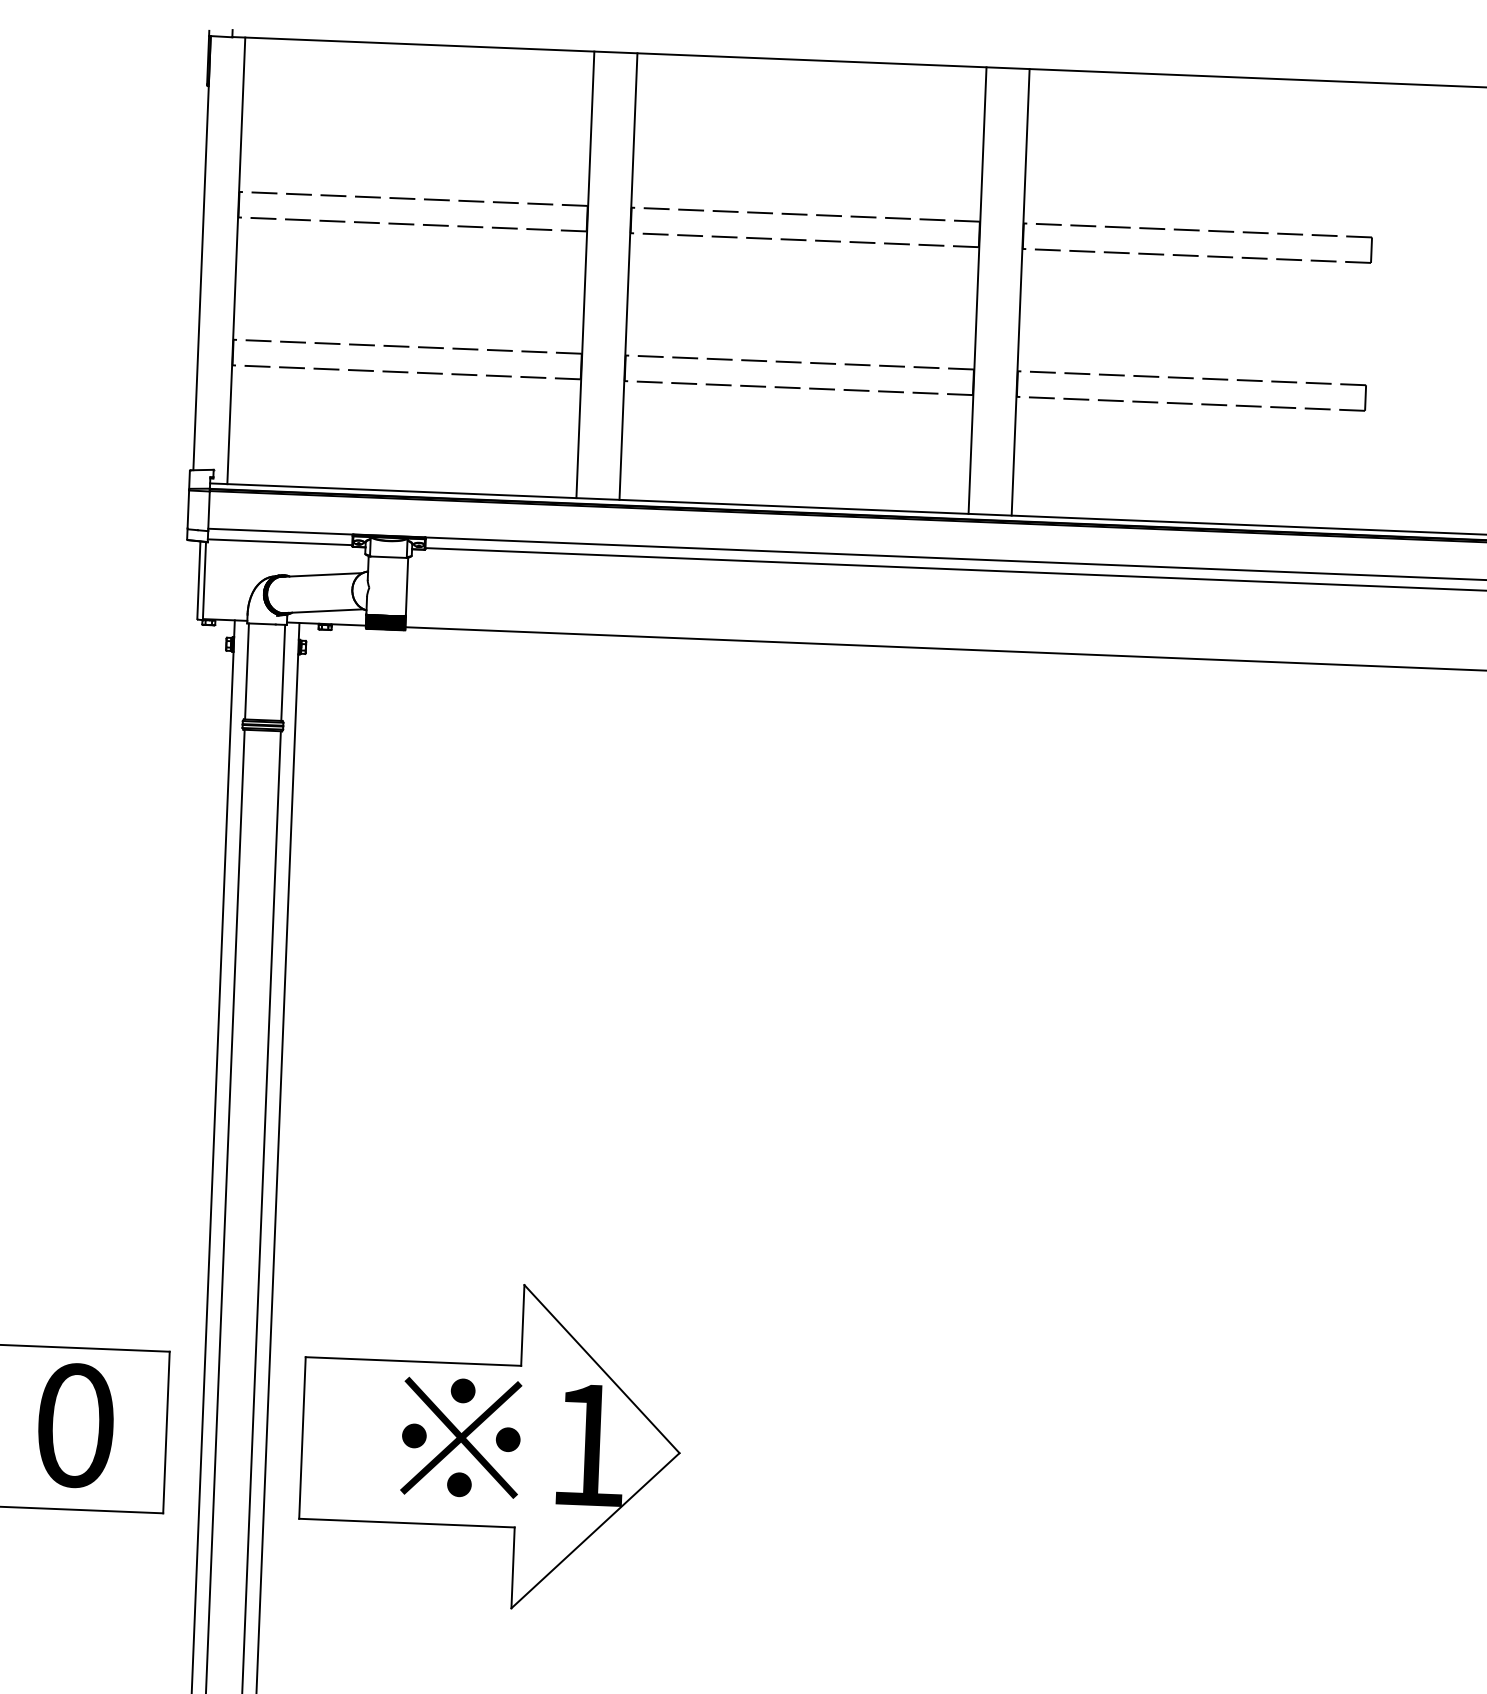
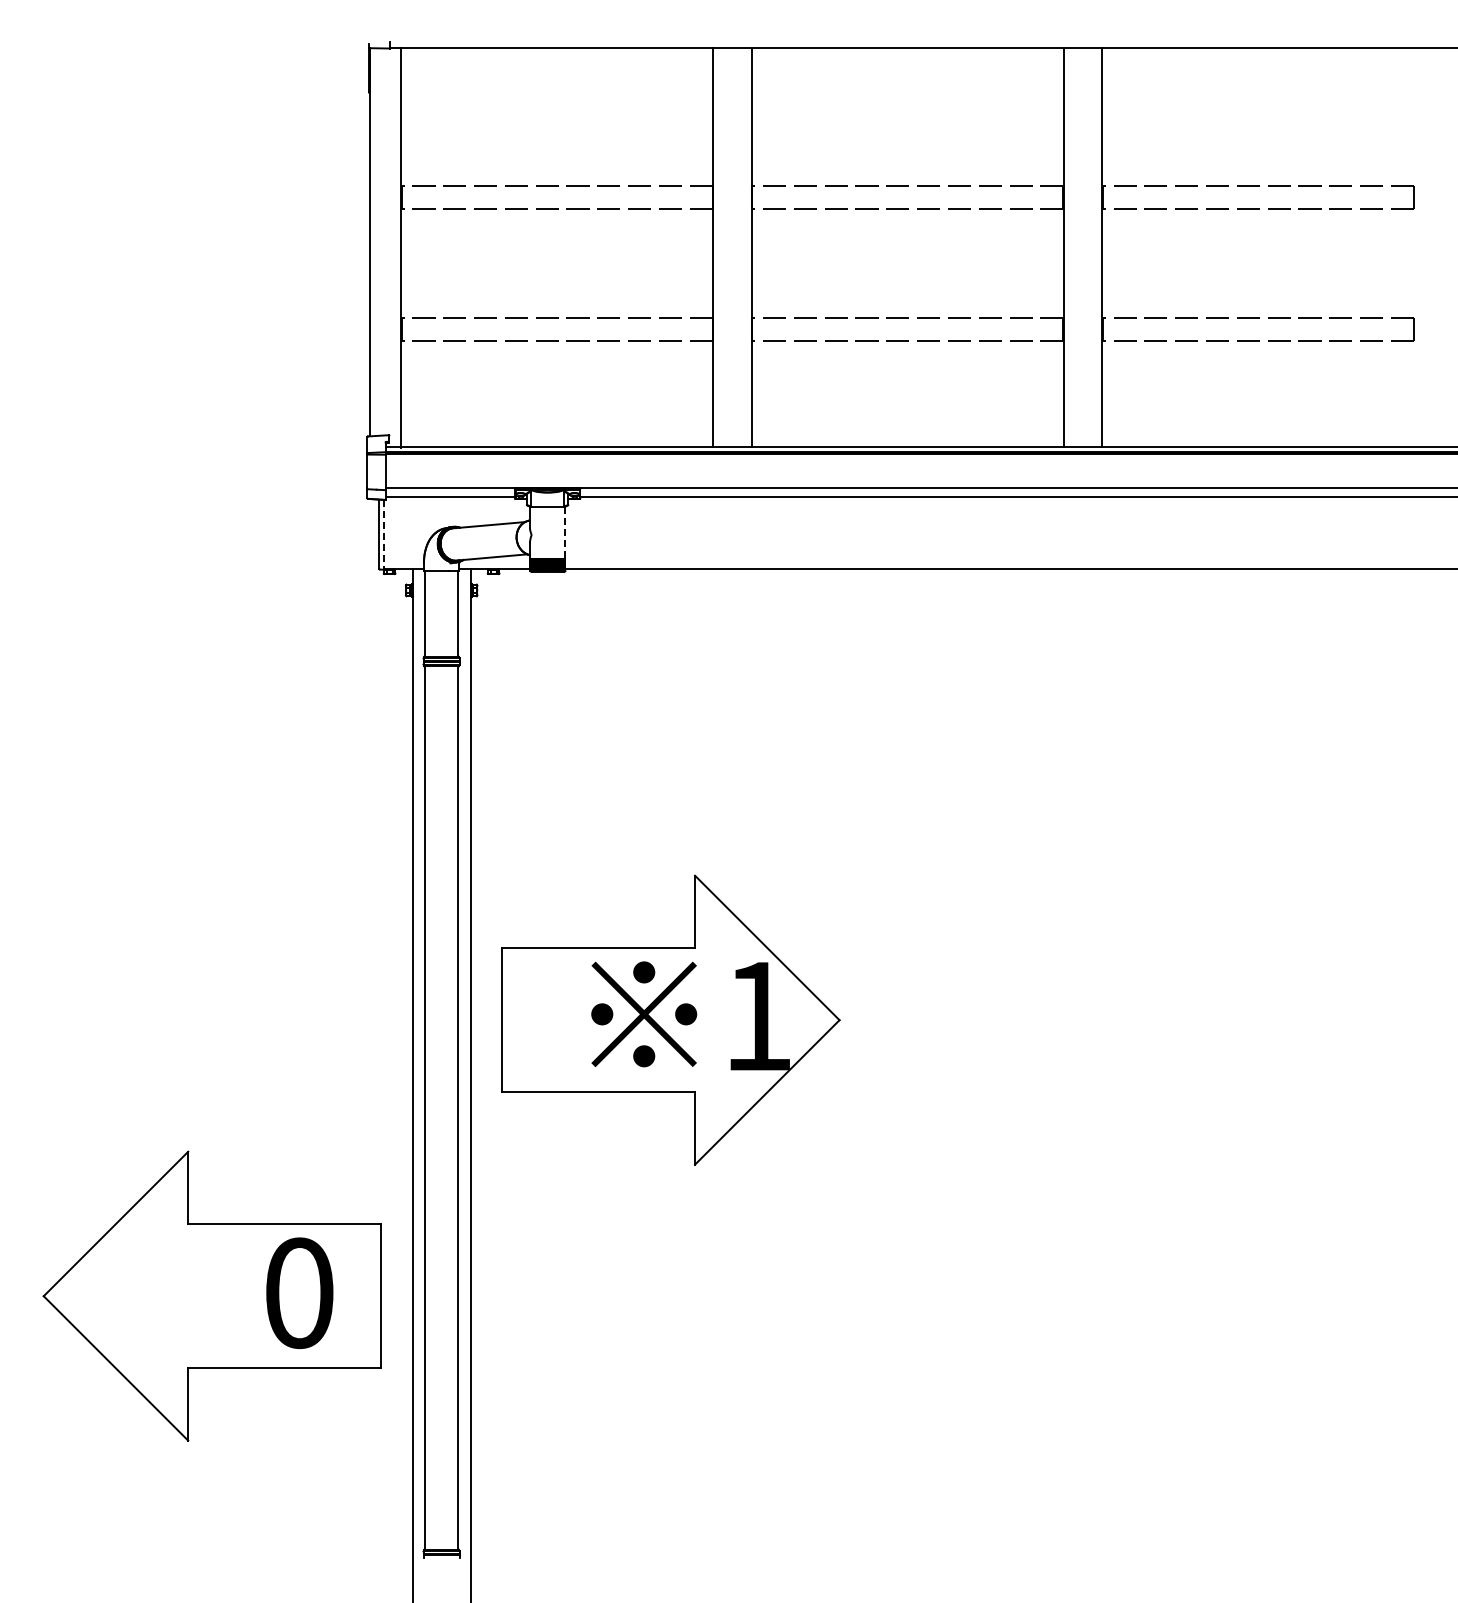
line: (204, 580) -> (384, 534), solid -> dashed
line: (407, 586) -> (565, 532), solid -> dashed
part: (490, 1444) -> (670, 1019), moved

